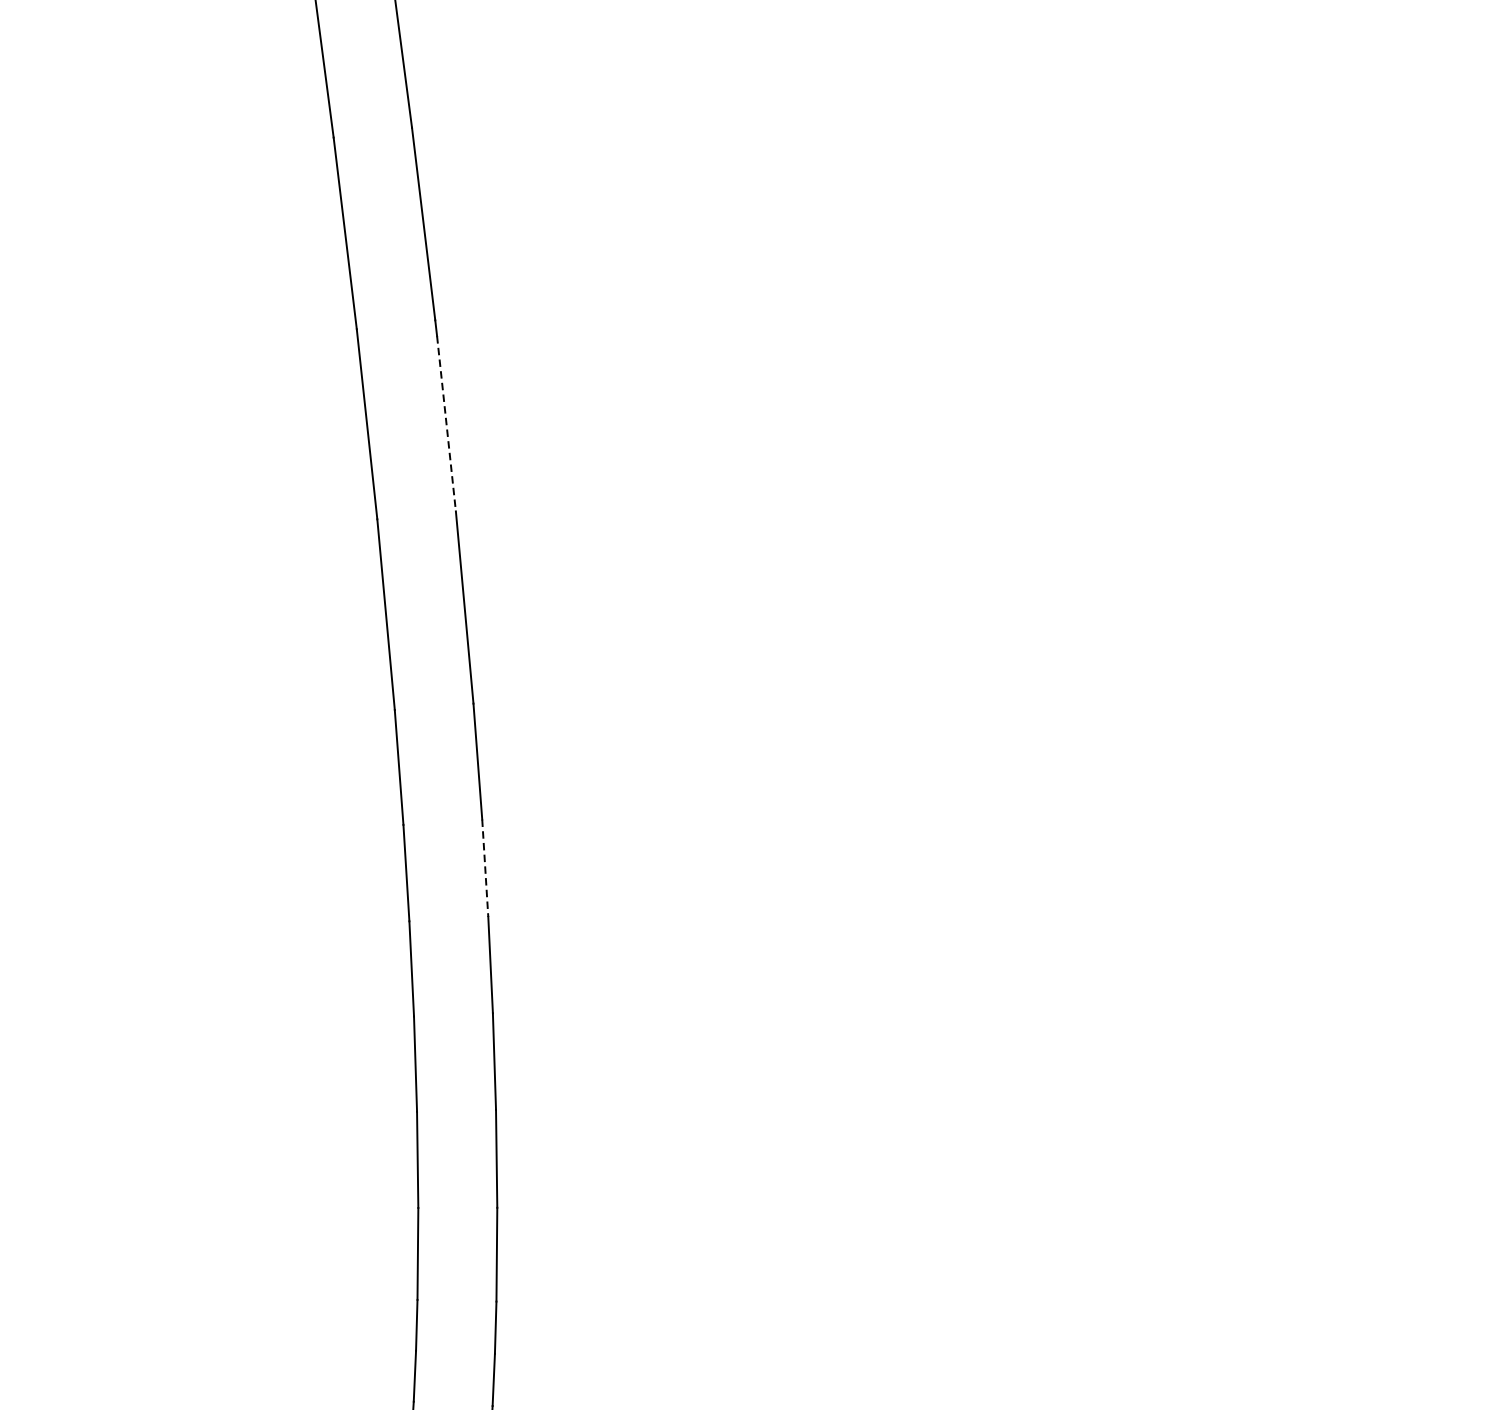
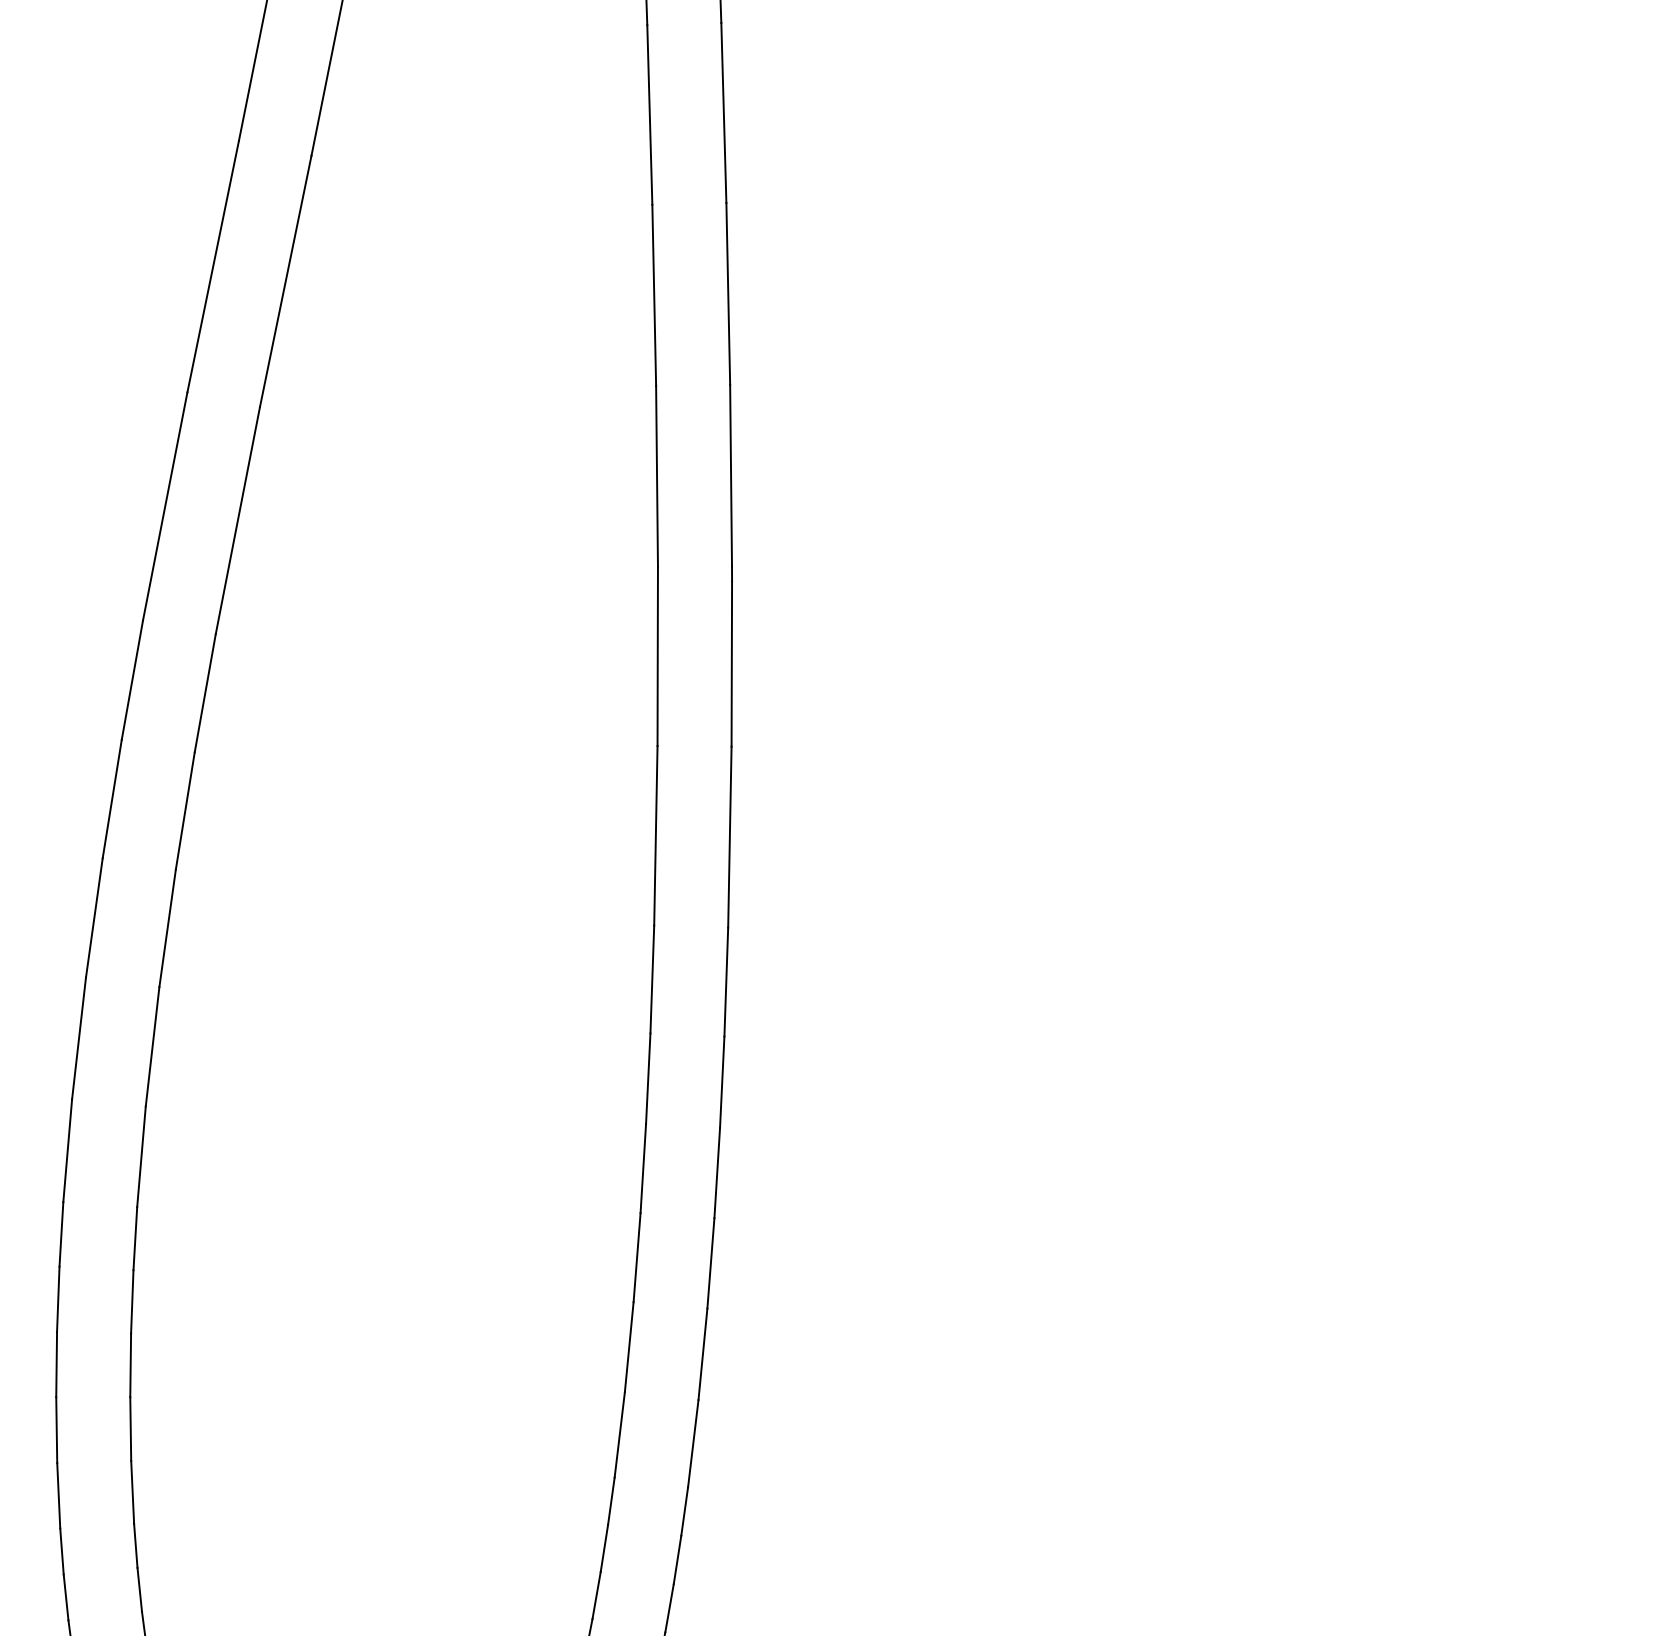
line: (446, 424) -> (731, 664), dashed -> solid
line: (485, 868) -> (722, 1082), dashed -> solid

